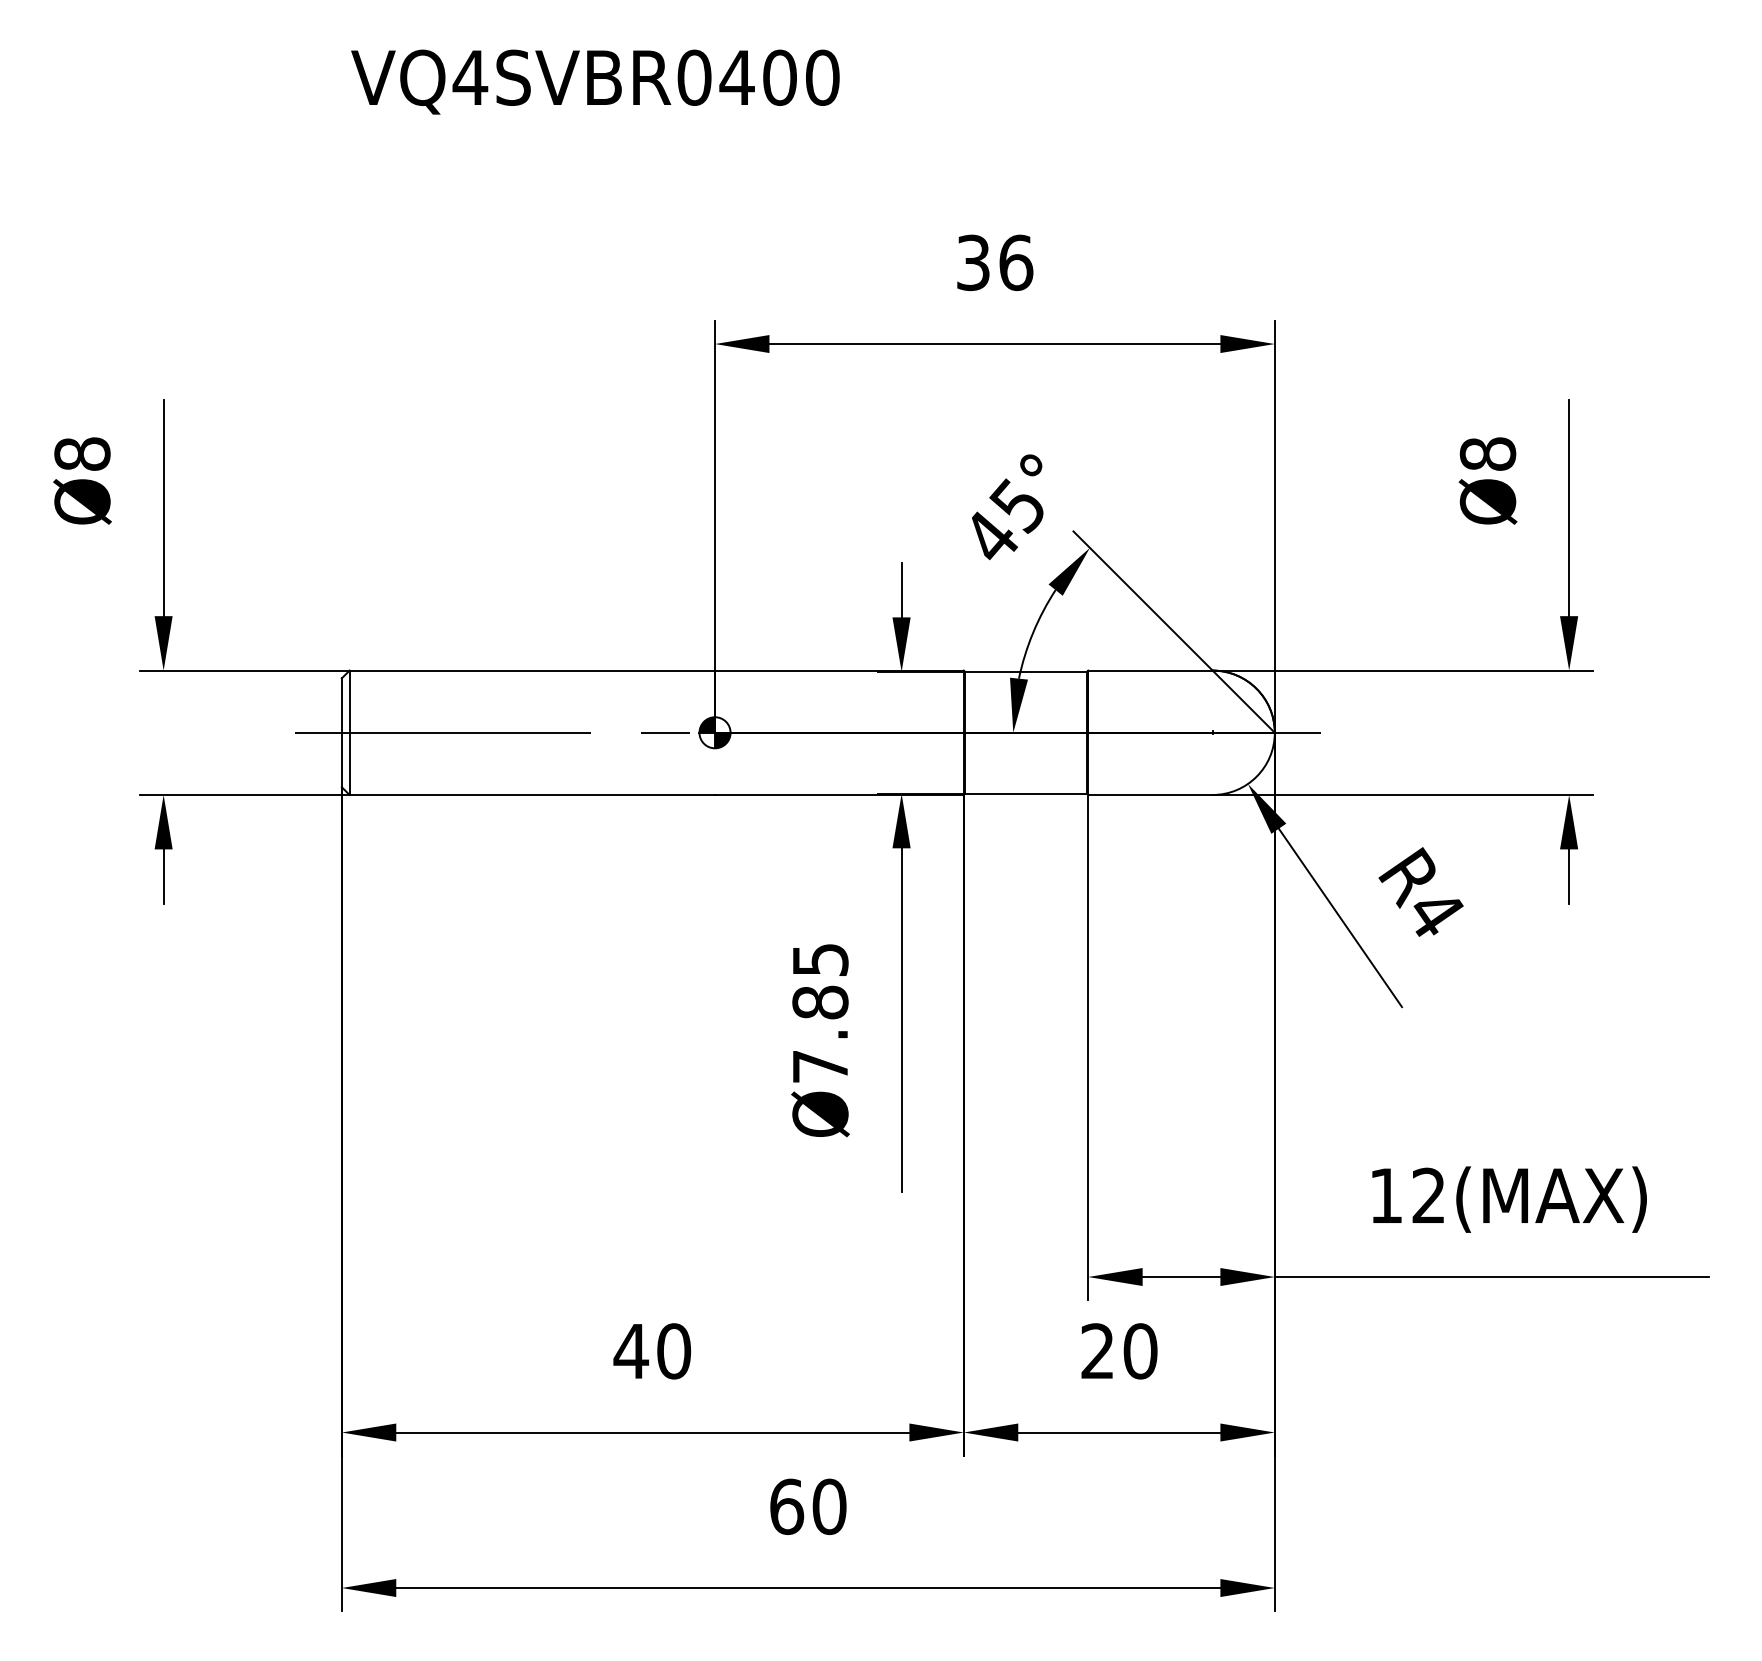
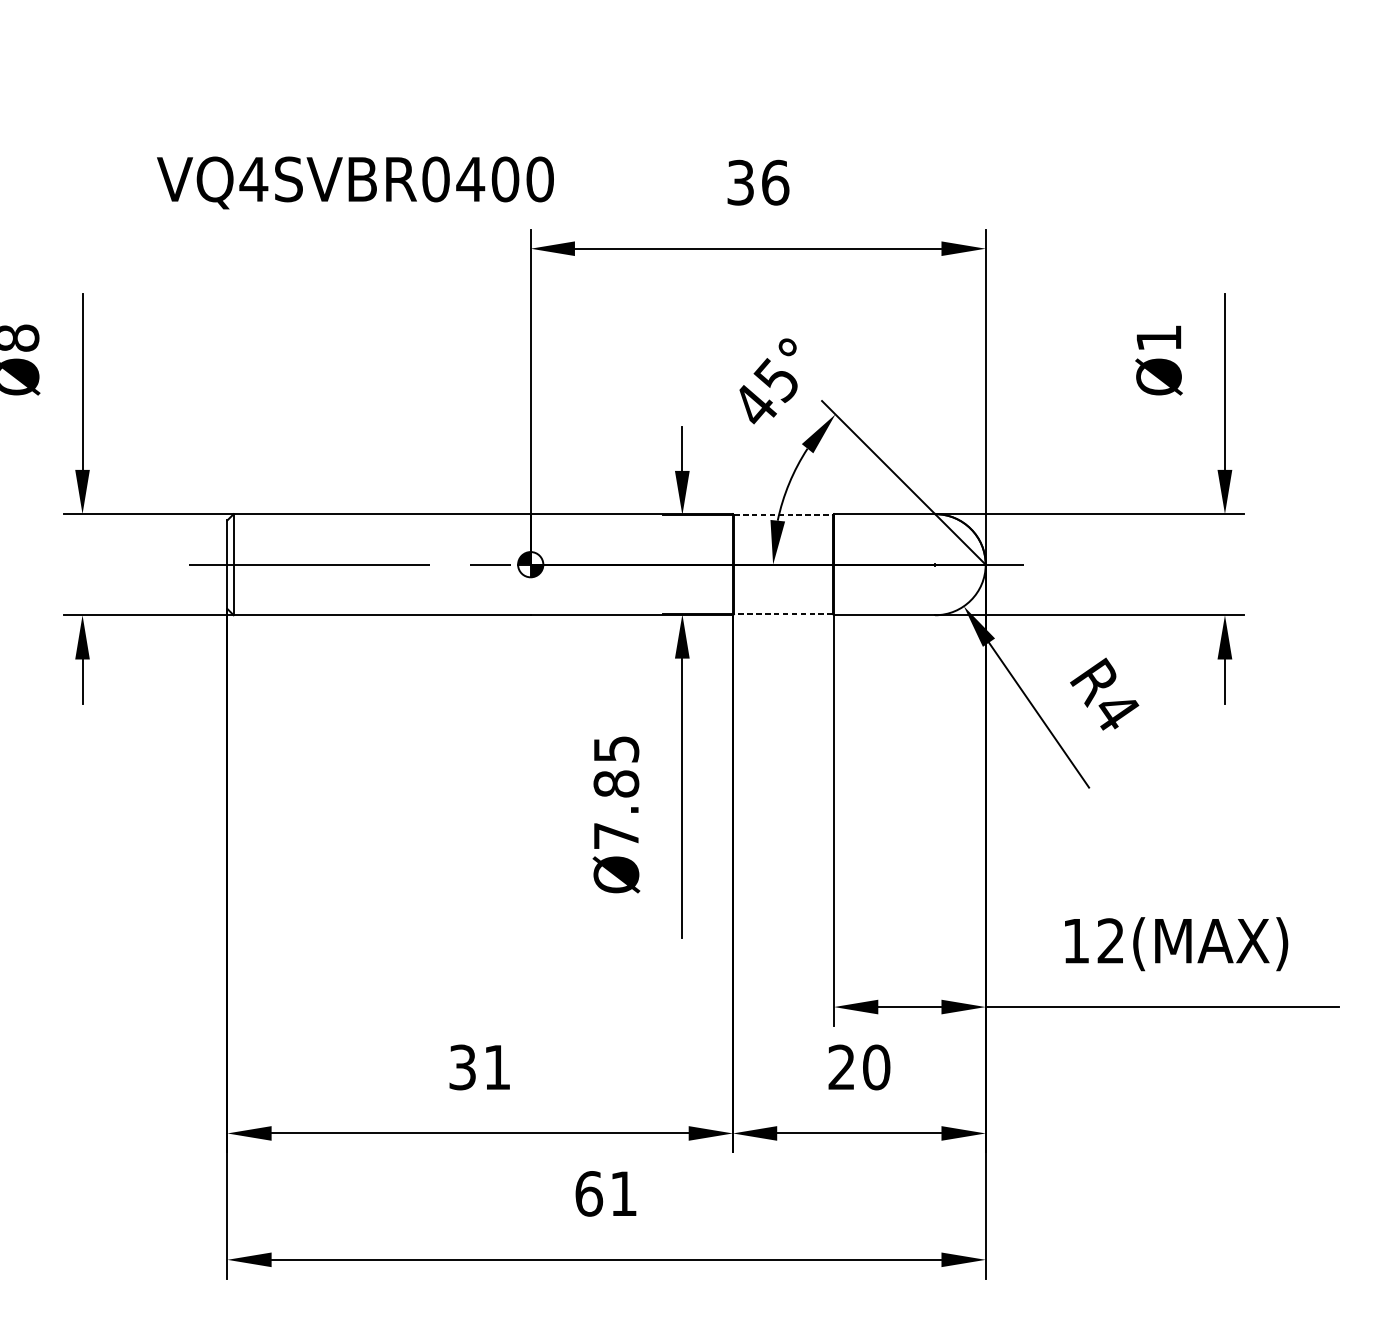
text: (595, 81) -> (355, 182), moved
text: (1487, 453) -> (1158, 337), Ø8 -> Ø1
line: (1026, 671) -> (783, 514), solid -> dashed
line: (1025, 793) -> (783, 614), solid -> dashed
text: (652, 1351) -> (479, 1067), 40 -> 31
text: (829, 1506) -> (623, 1193), 60 -> 61

